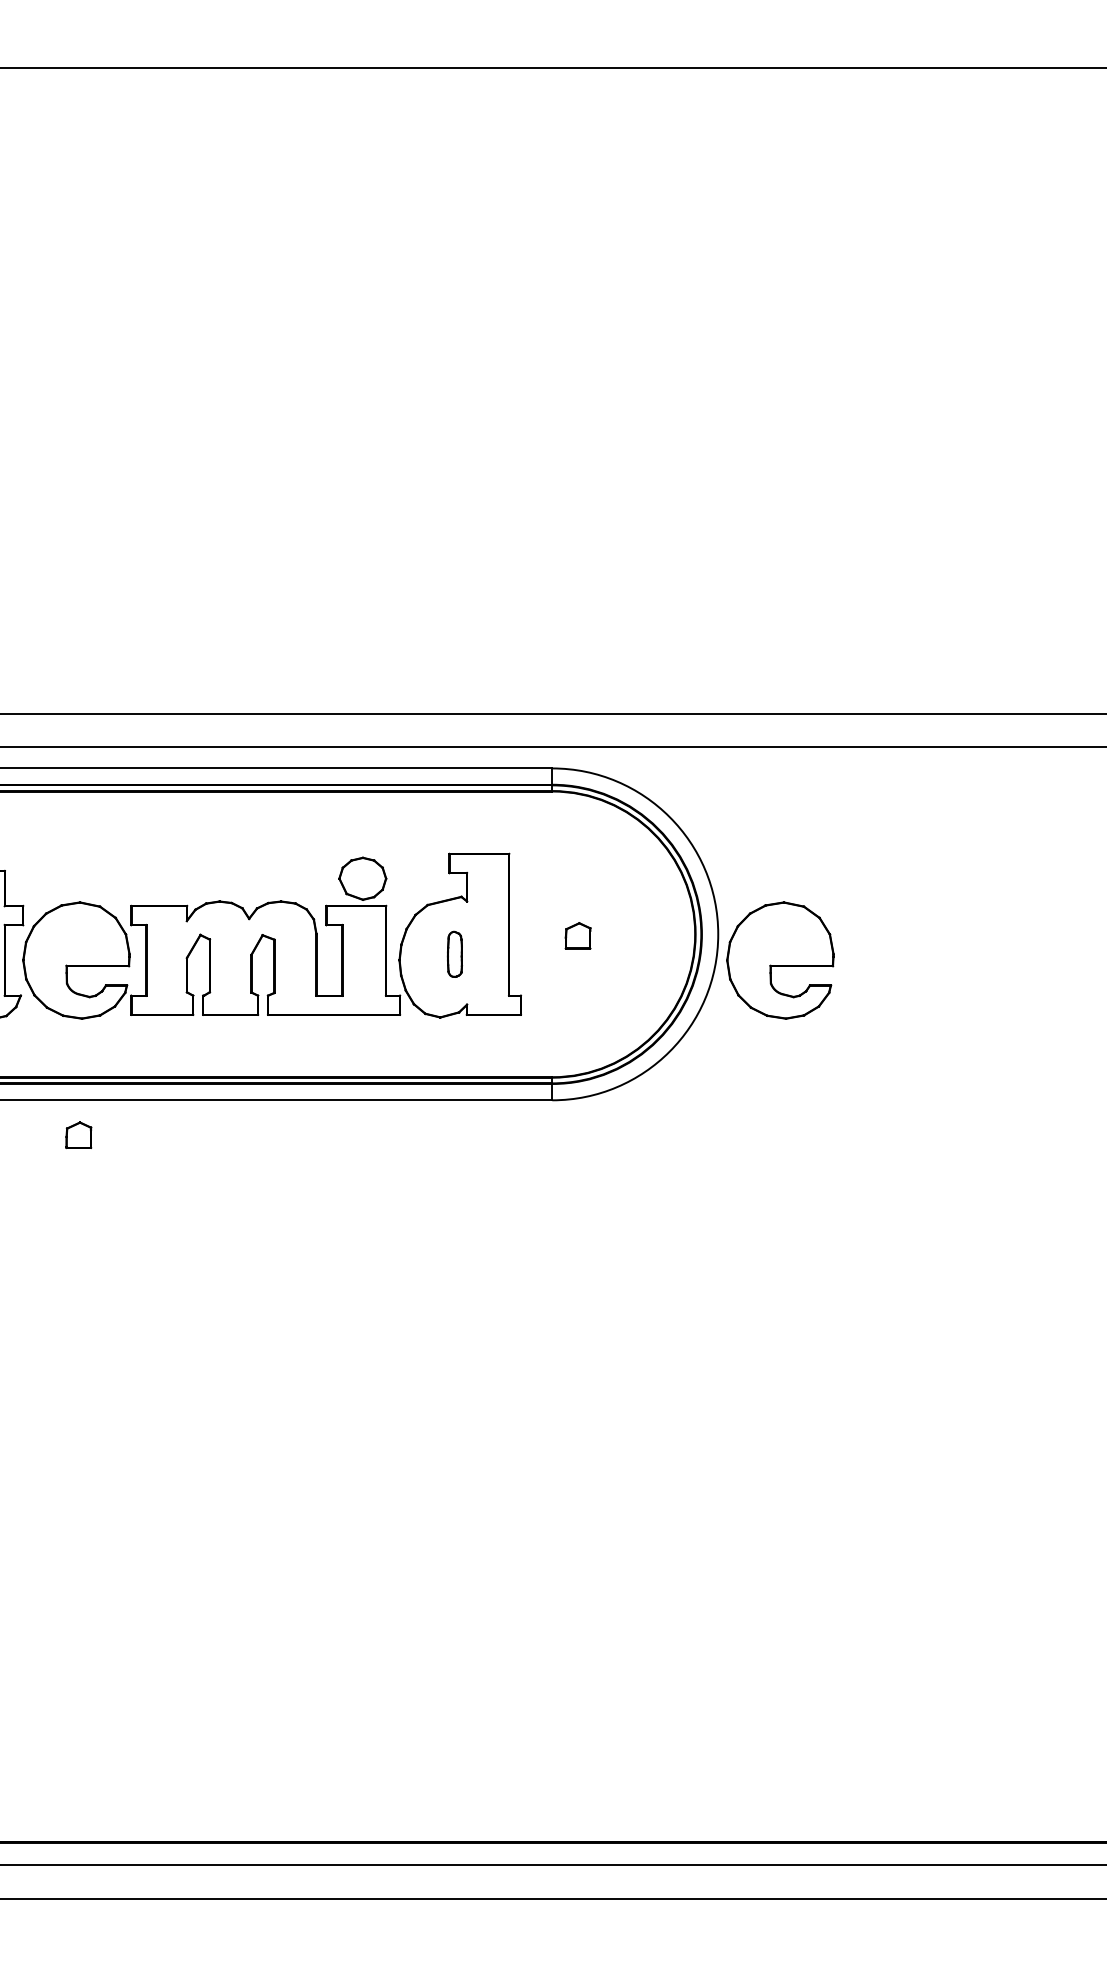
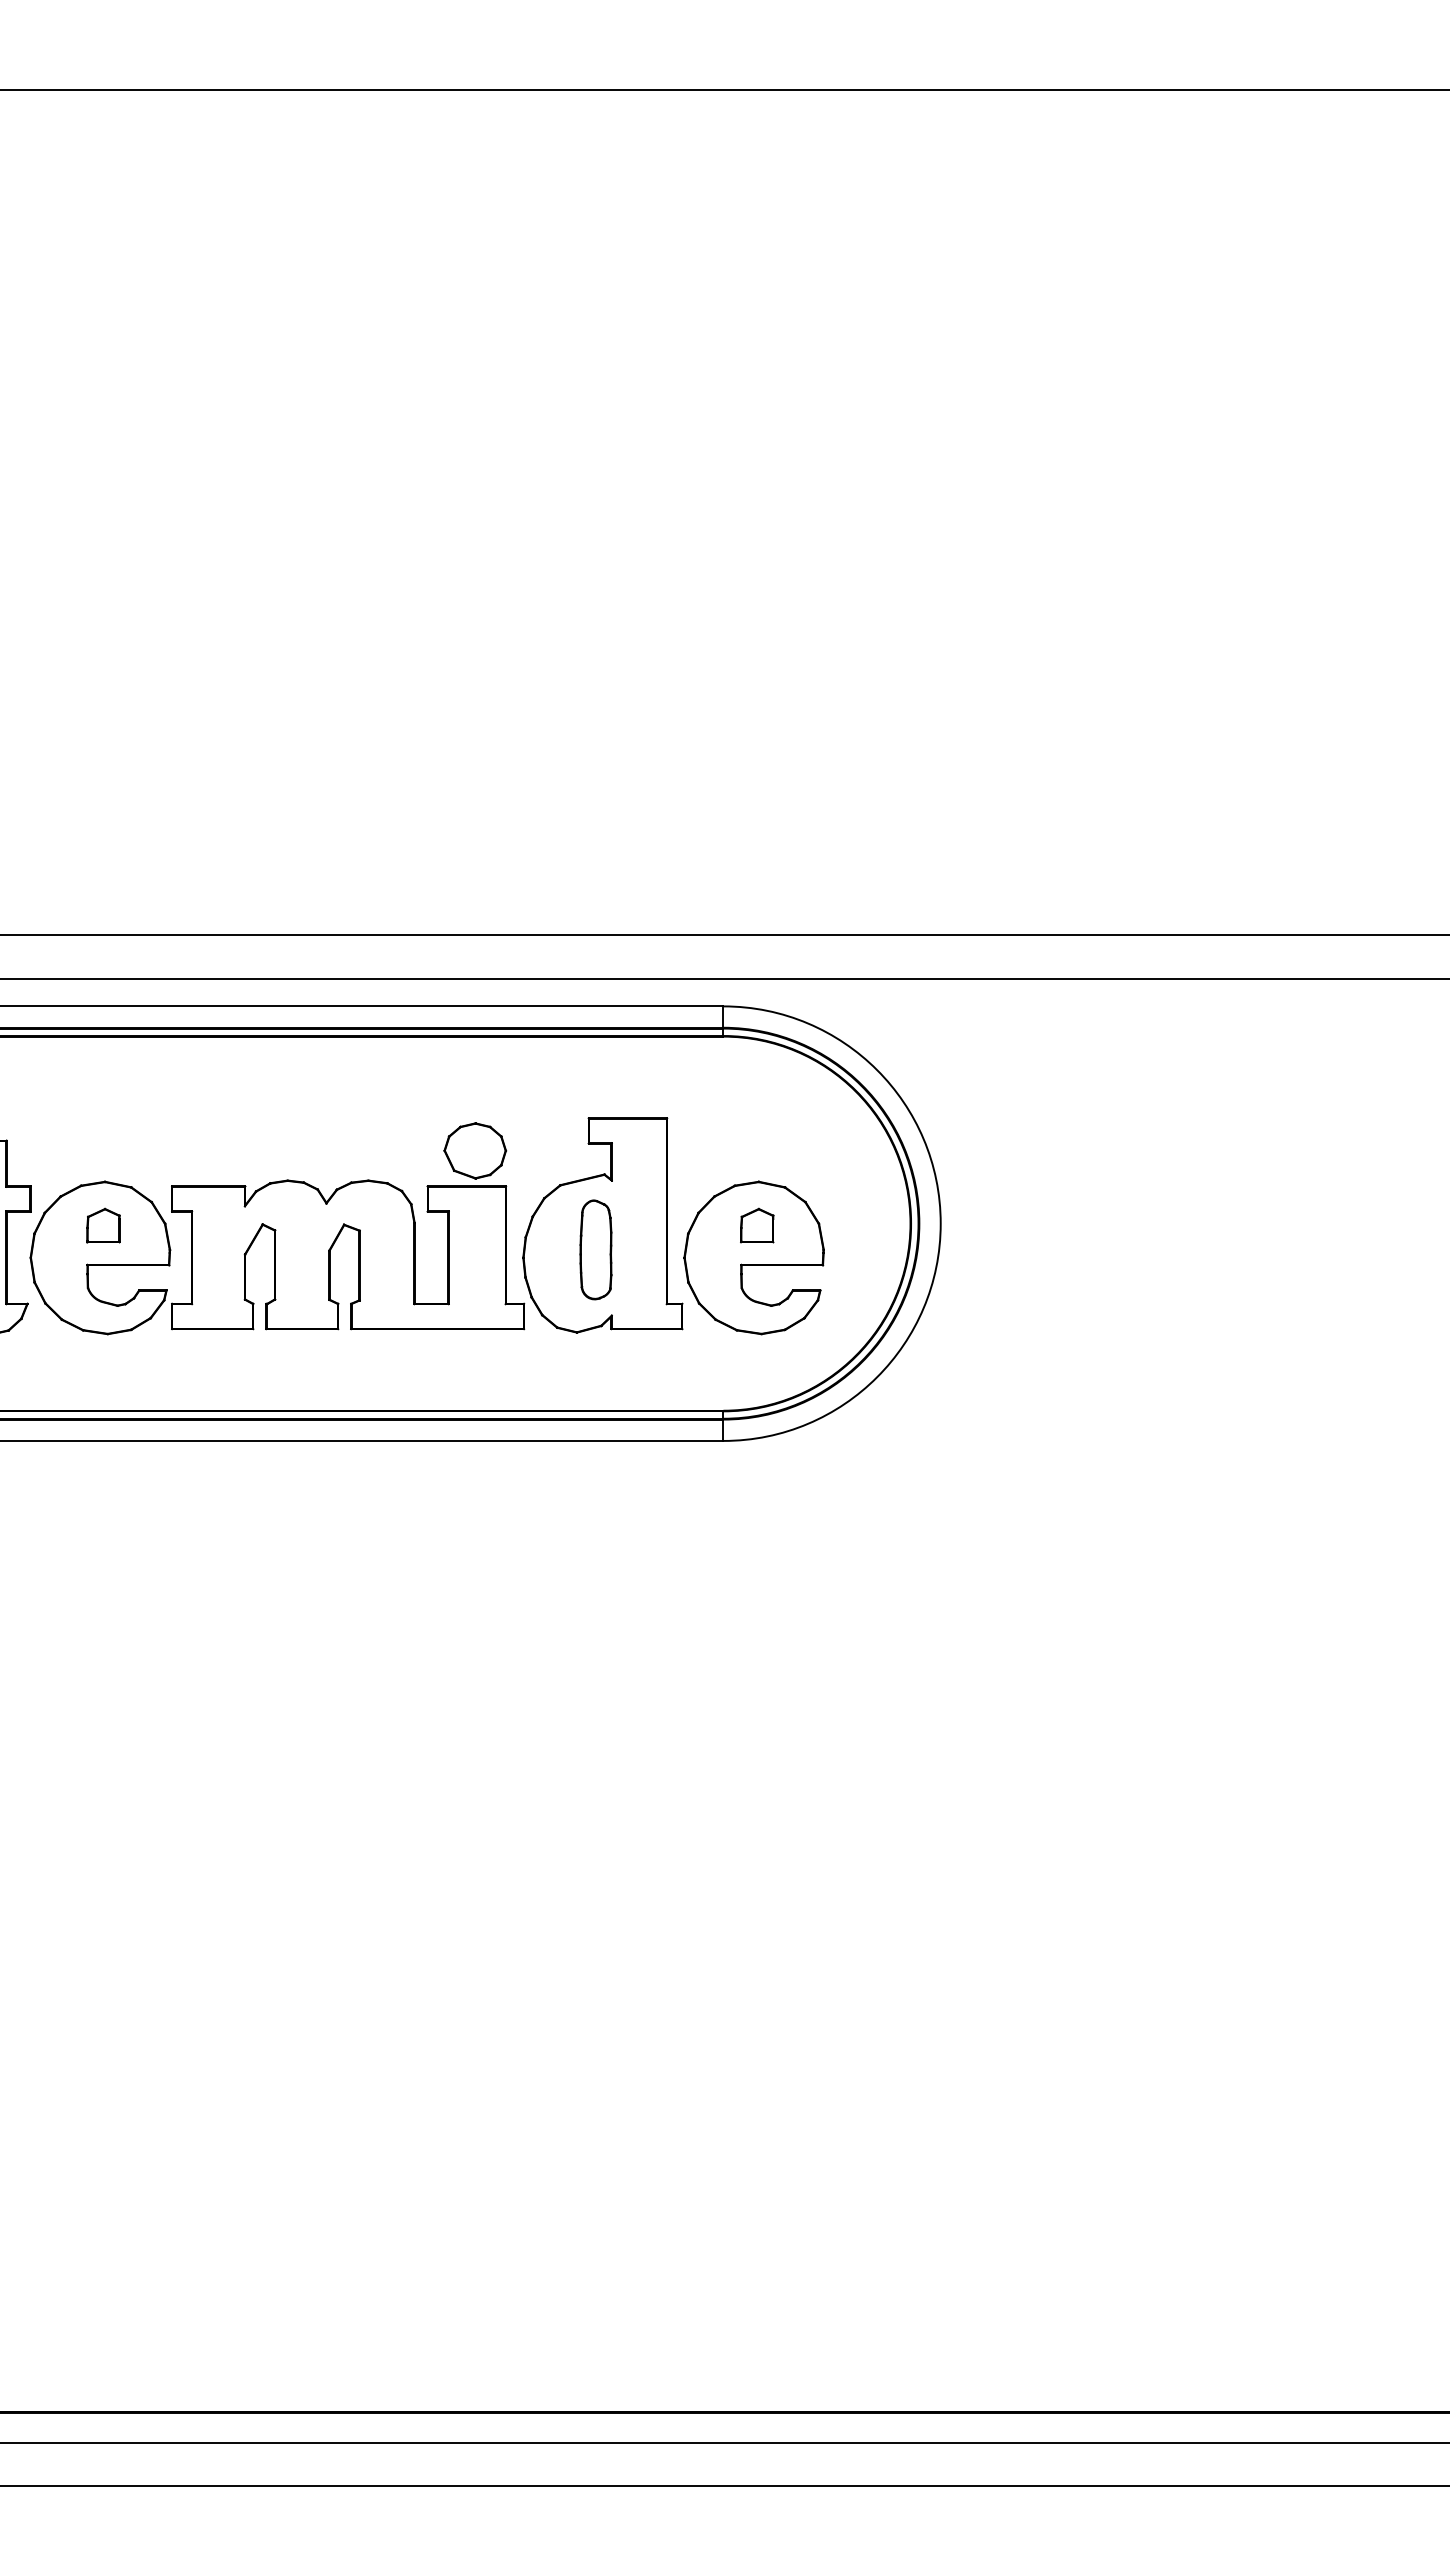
part: (454, 954) -> (595, 1249), size x1.67
part: (779, 960) -> (753, 1257), moved
part: (78, 1135) -> (103, 1225), moved

